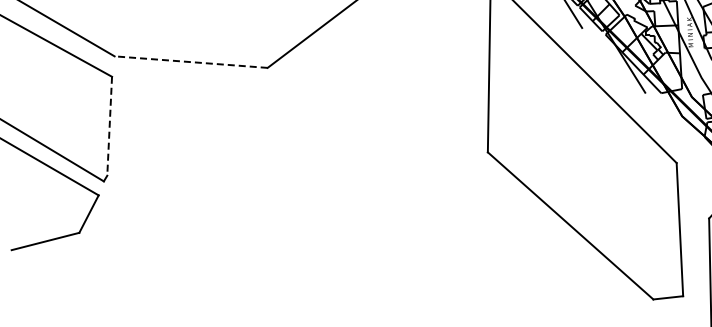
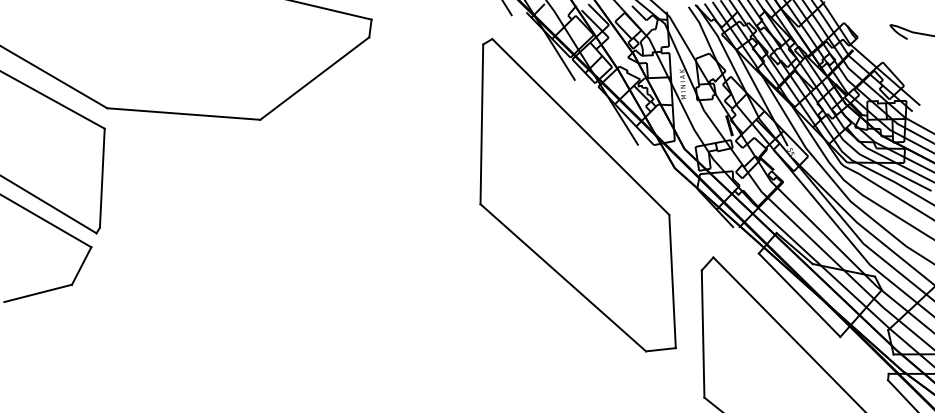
line: (190, 62) -> (183, 114), dashed -> solid
line: (109, 126) -> (102, 178), dashed -> solid

